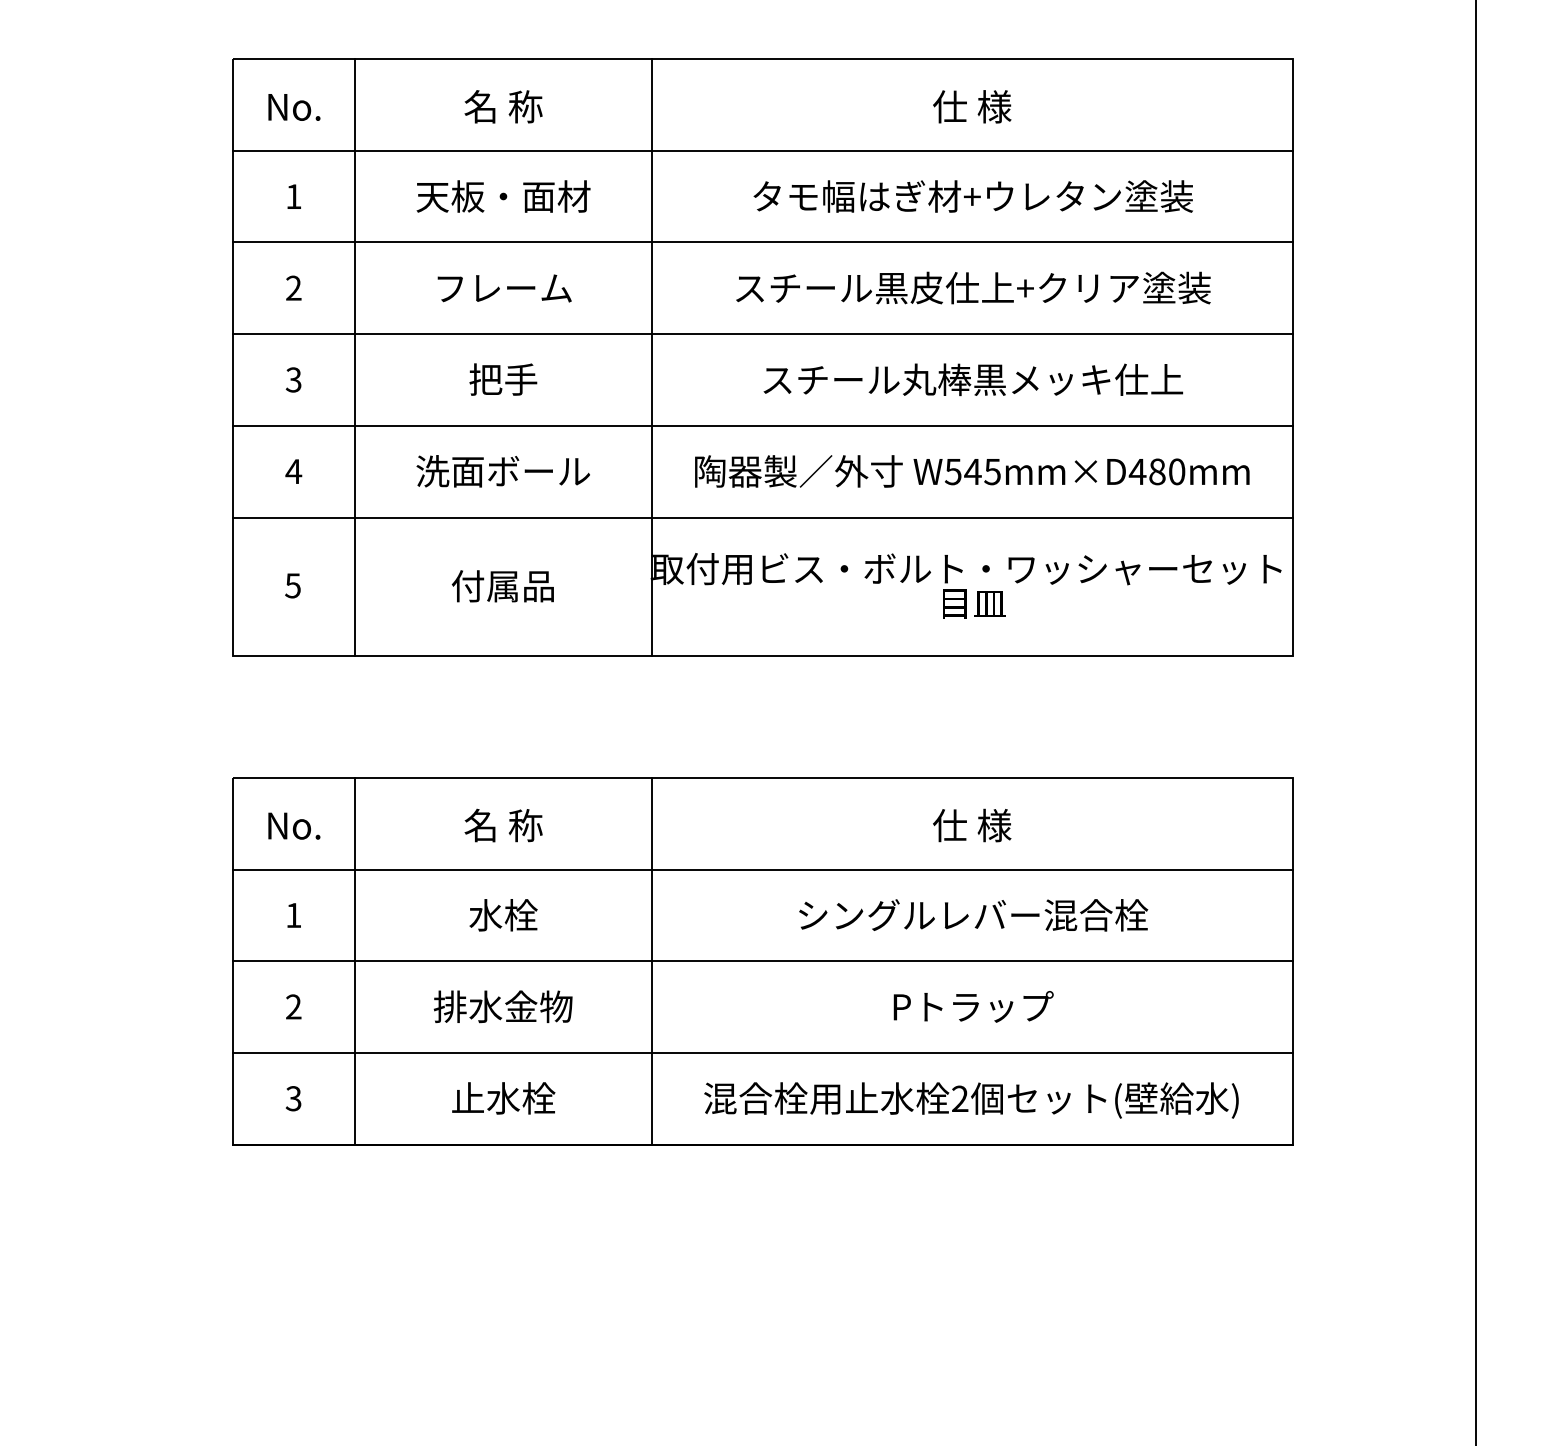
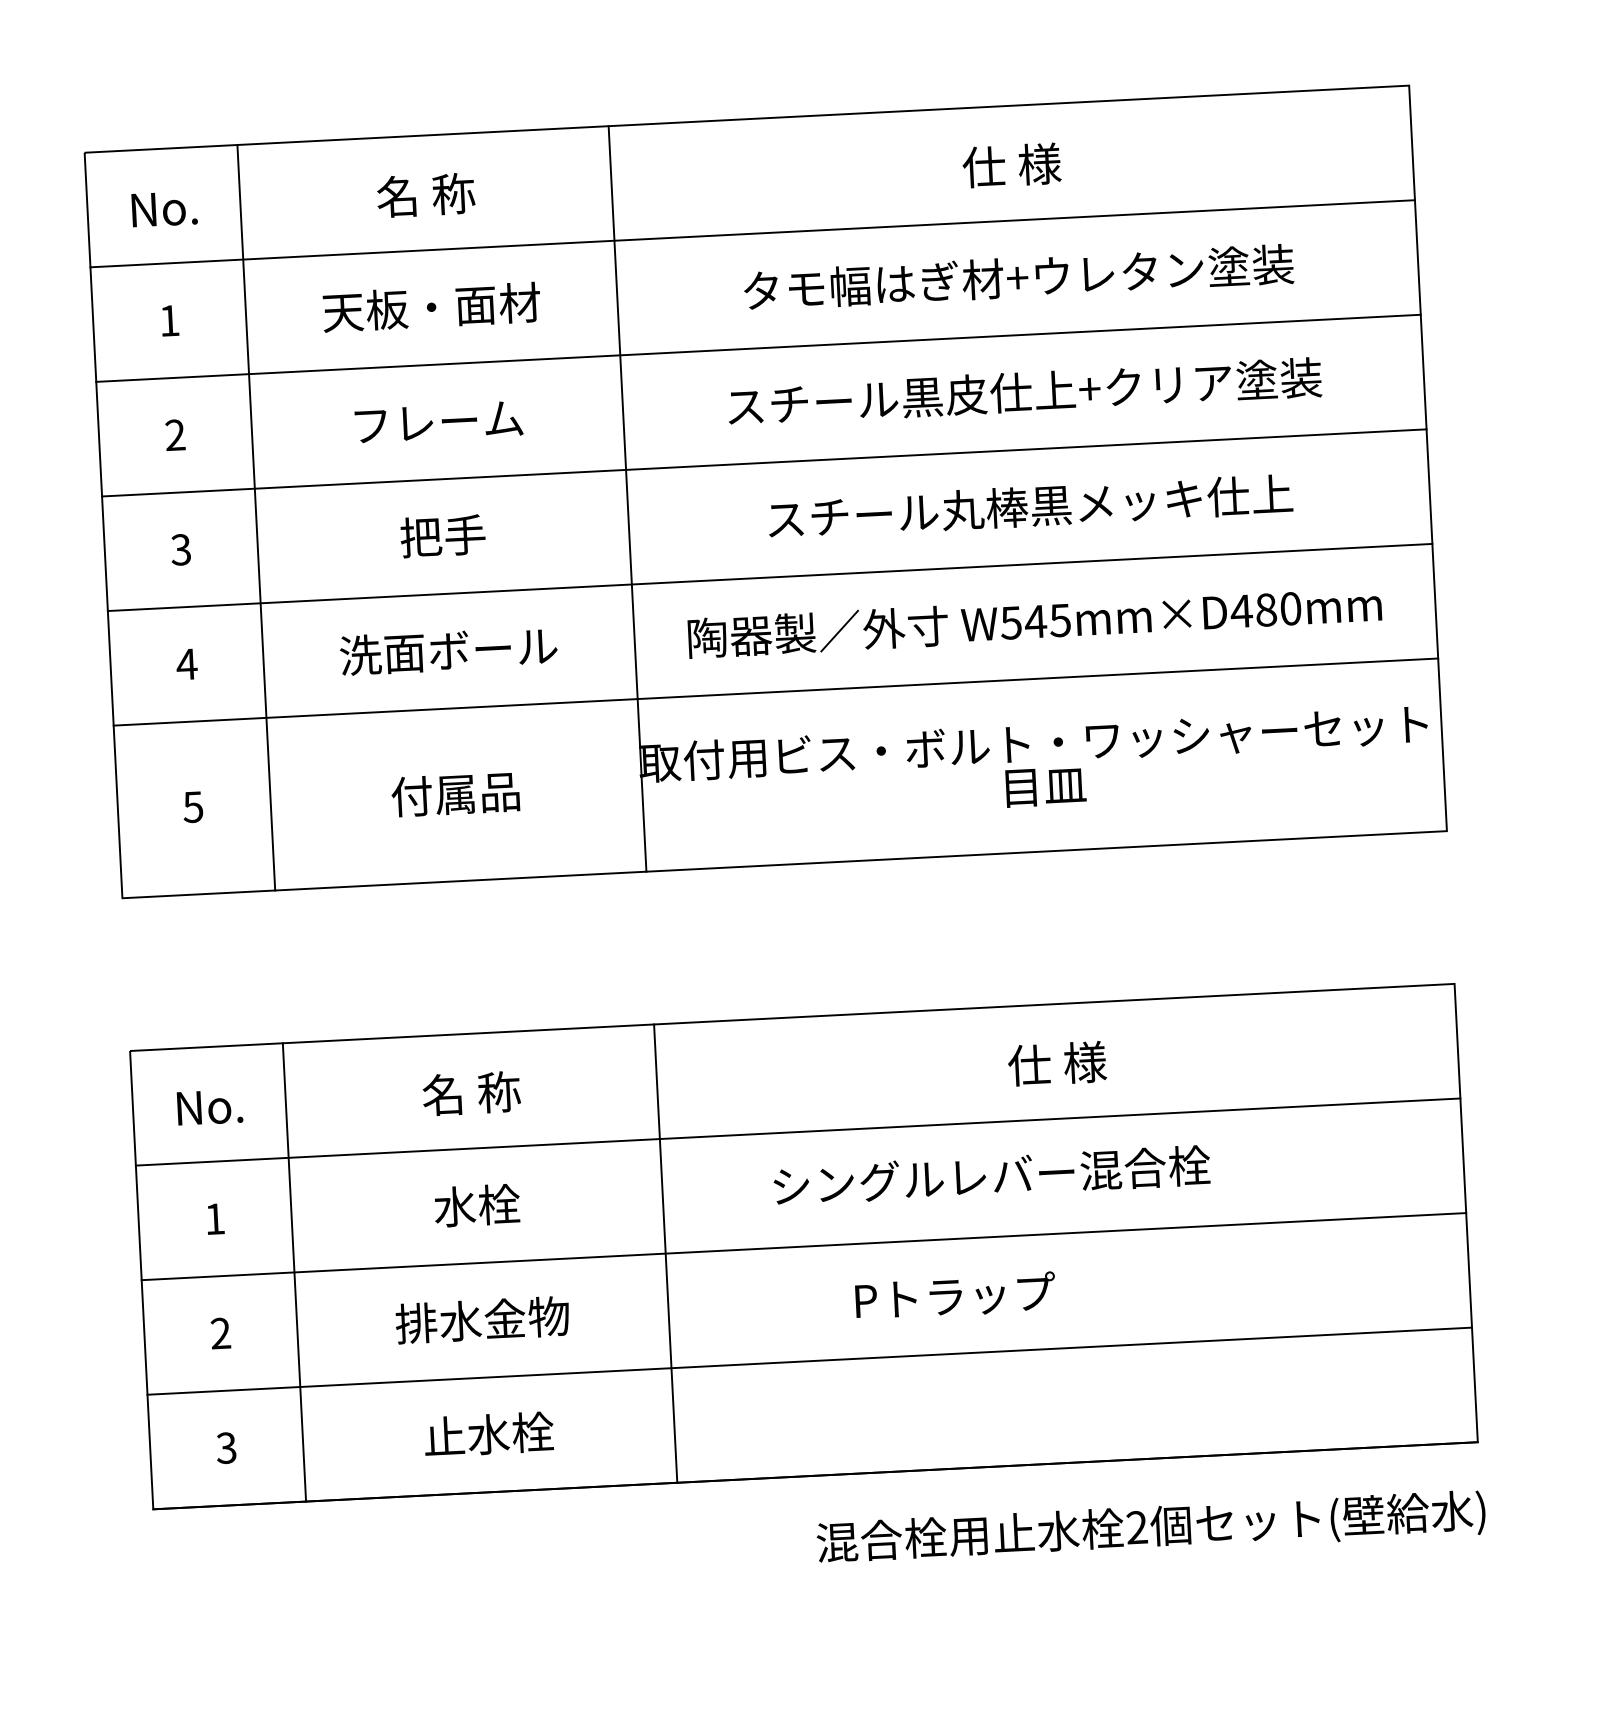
text: (973, 915) -> (991, 1176), moved
text: (973, 1006) -> (955, 1295), moved
text: (971, 1100) -> (1151, 1528), moved

